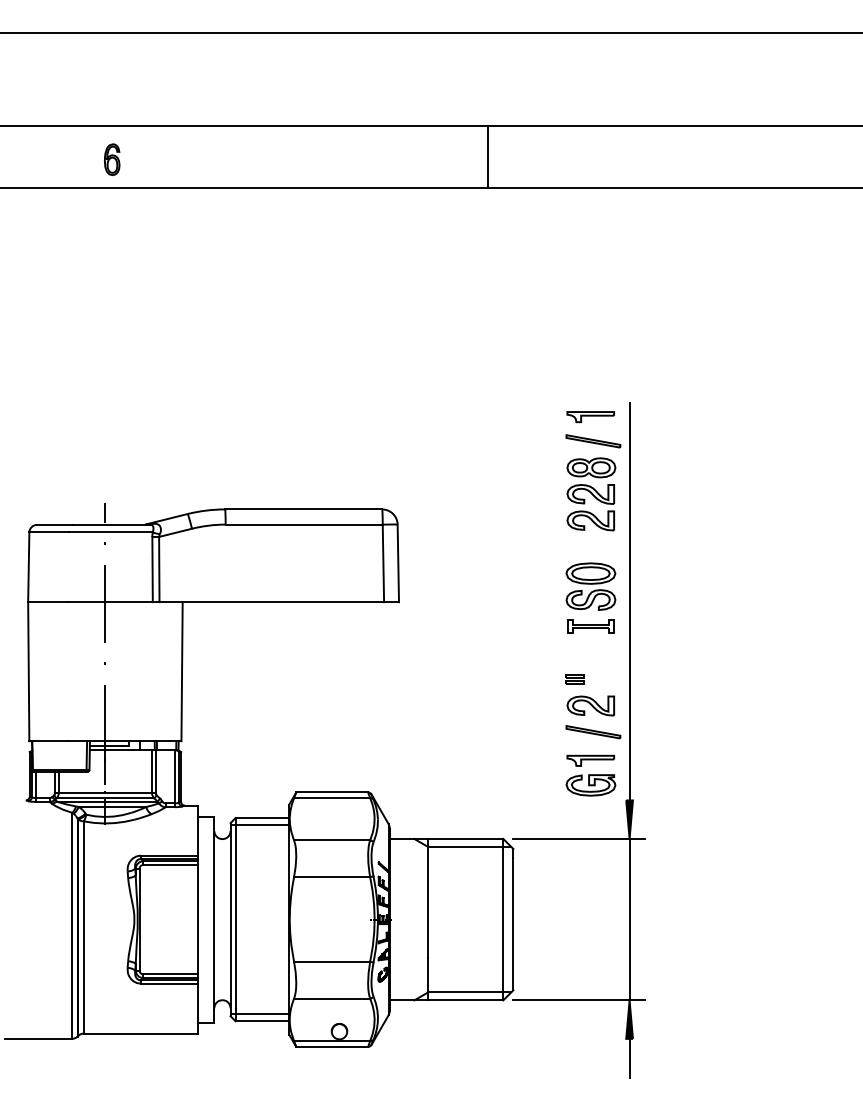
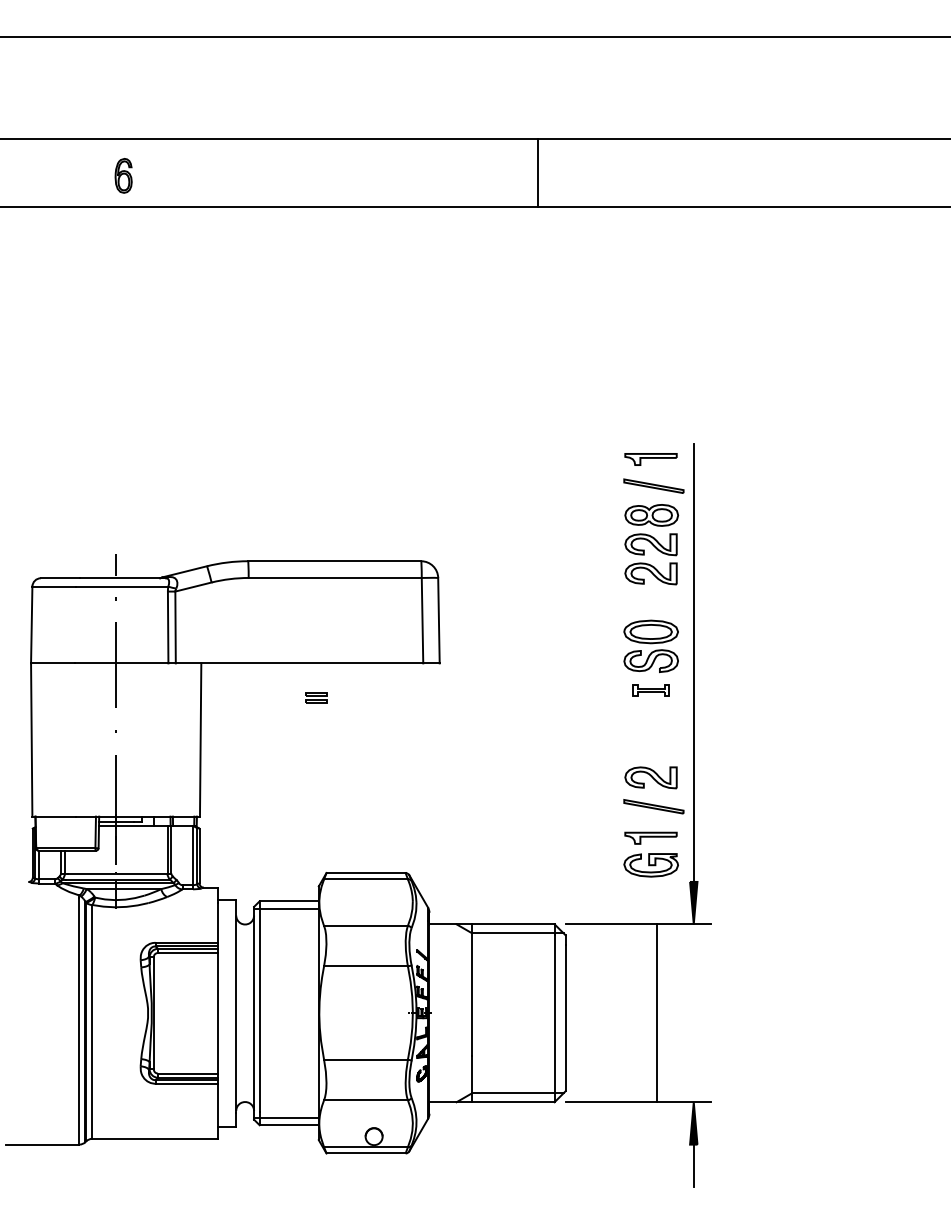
part: (590, 626) -> (650, 690), size x0.7
part: (574, 679) -> (315, 697), moved
line: (629, 919) -> (657, 1013), moved

